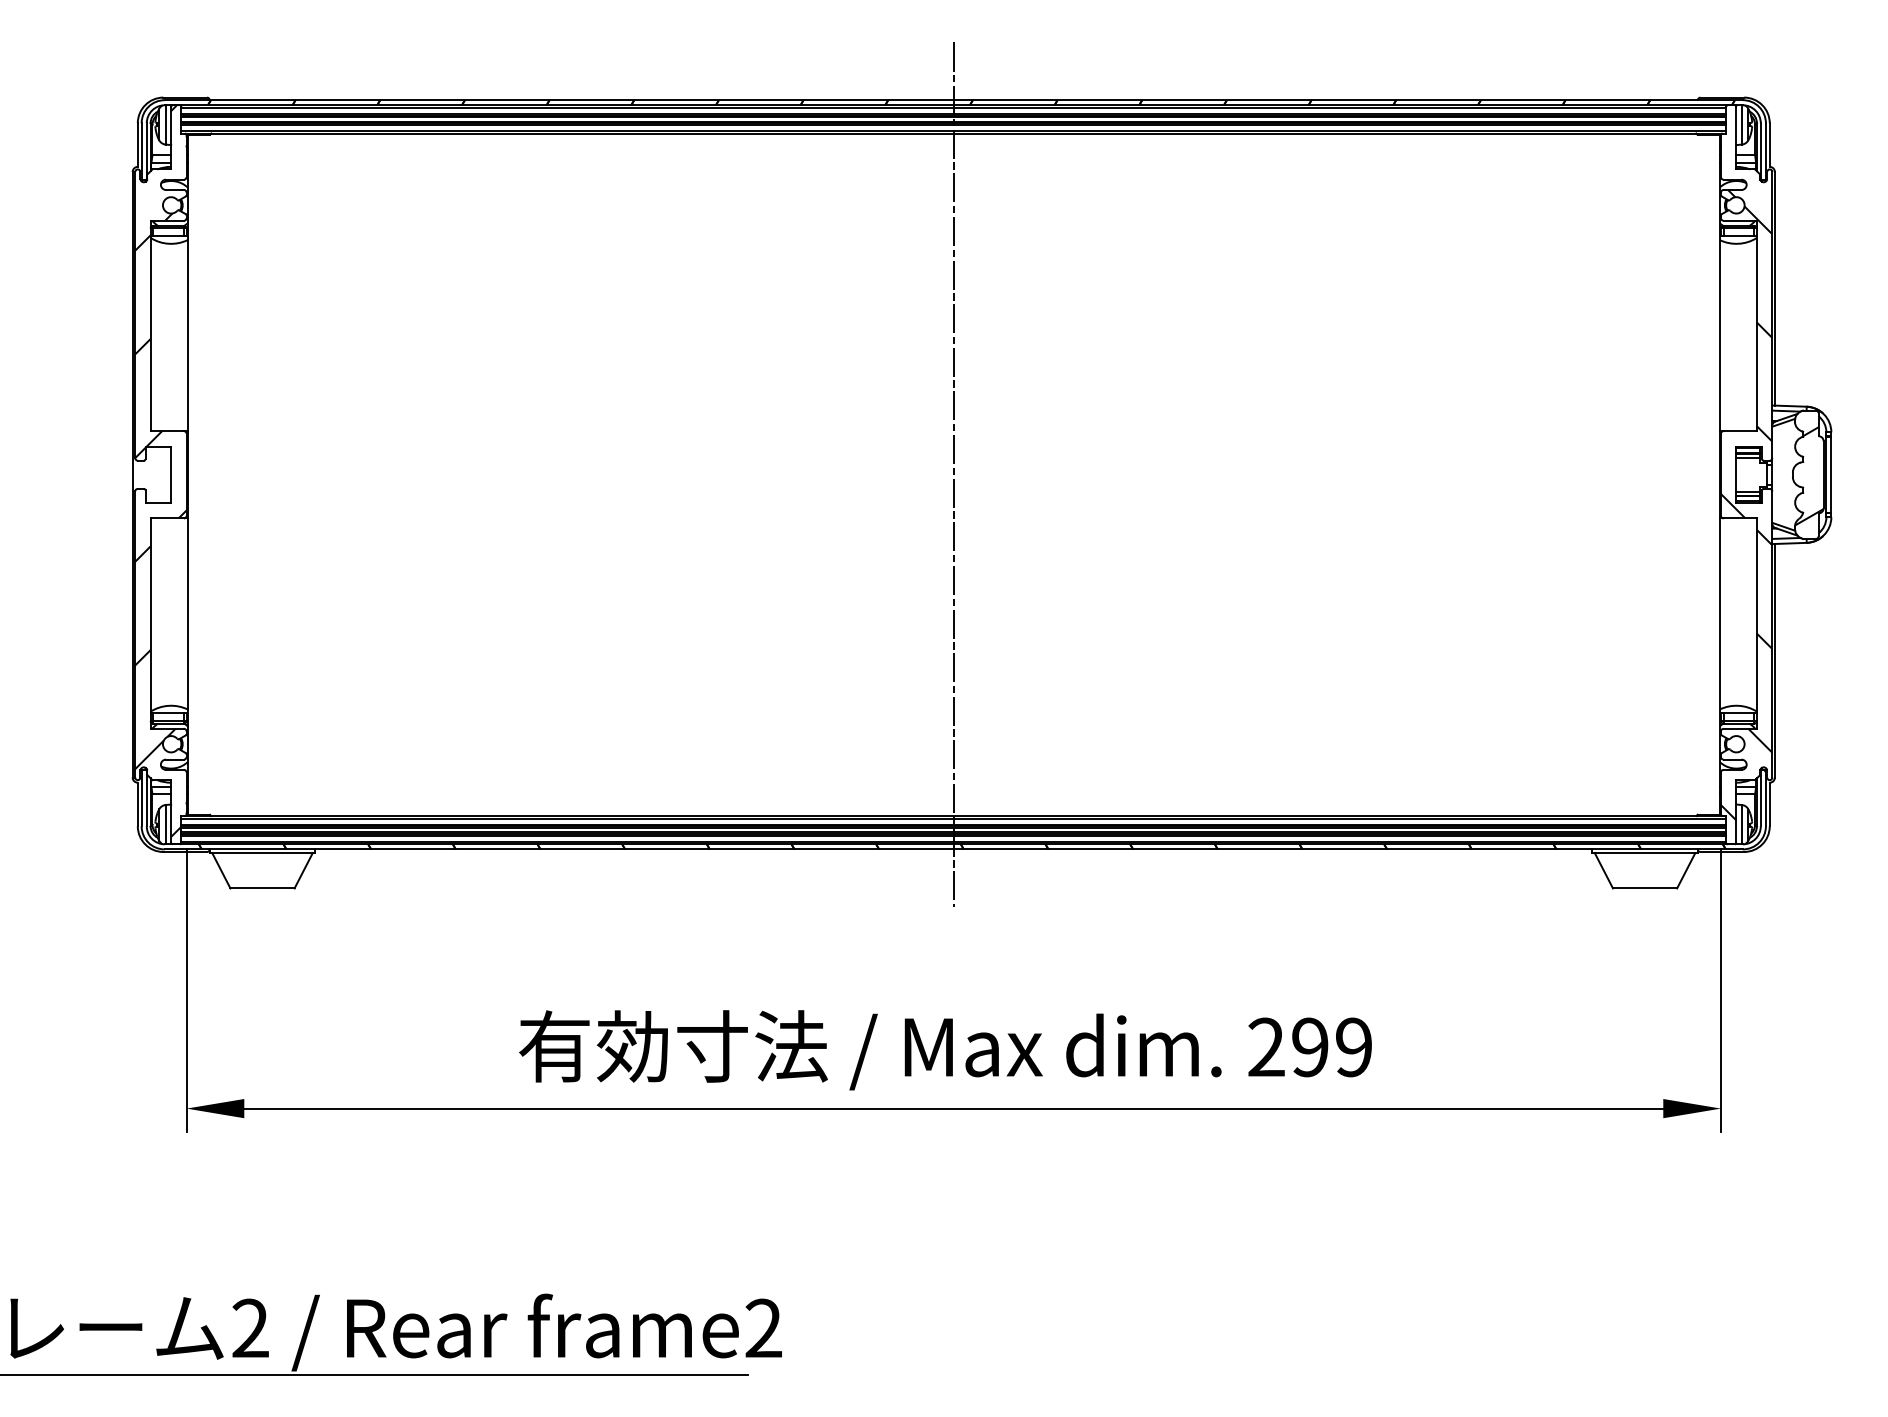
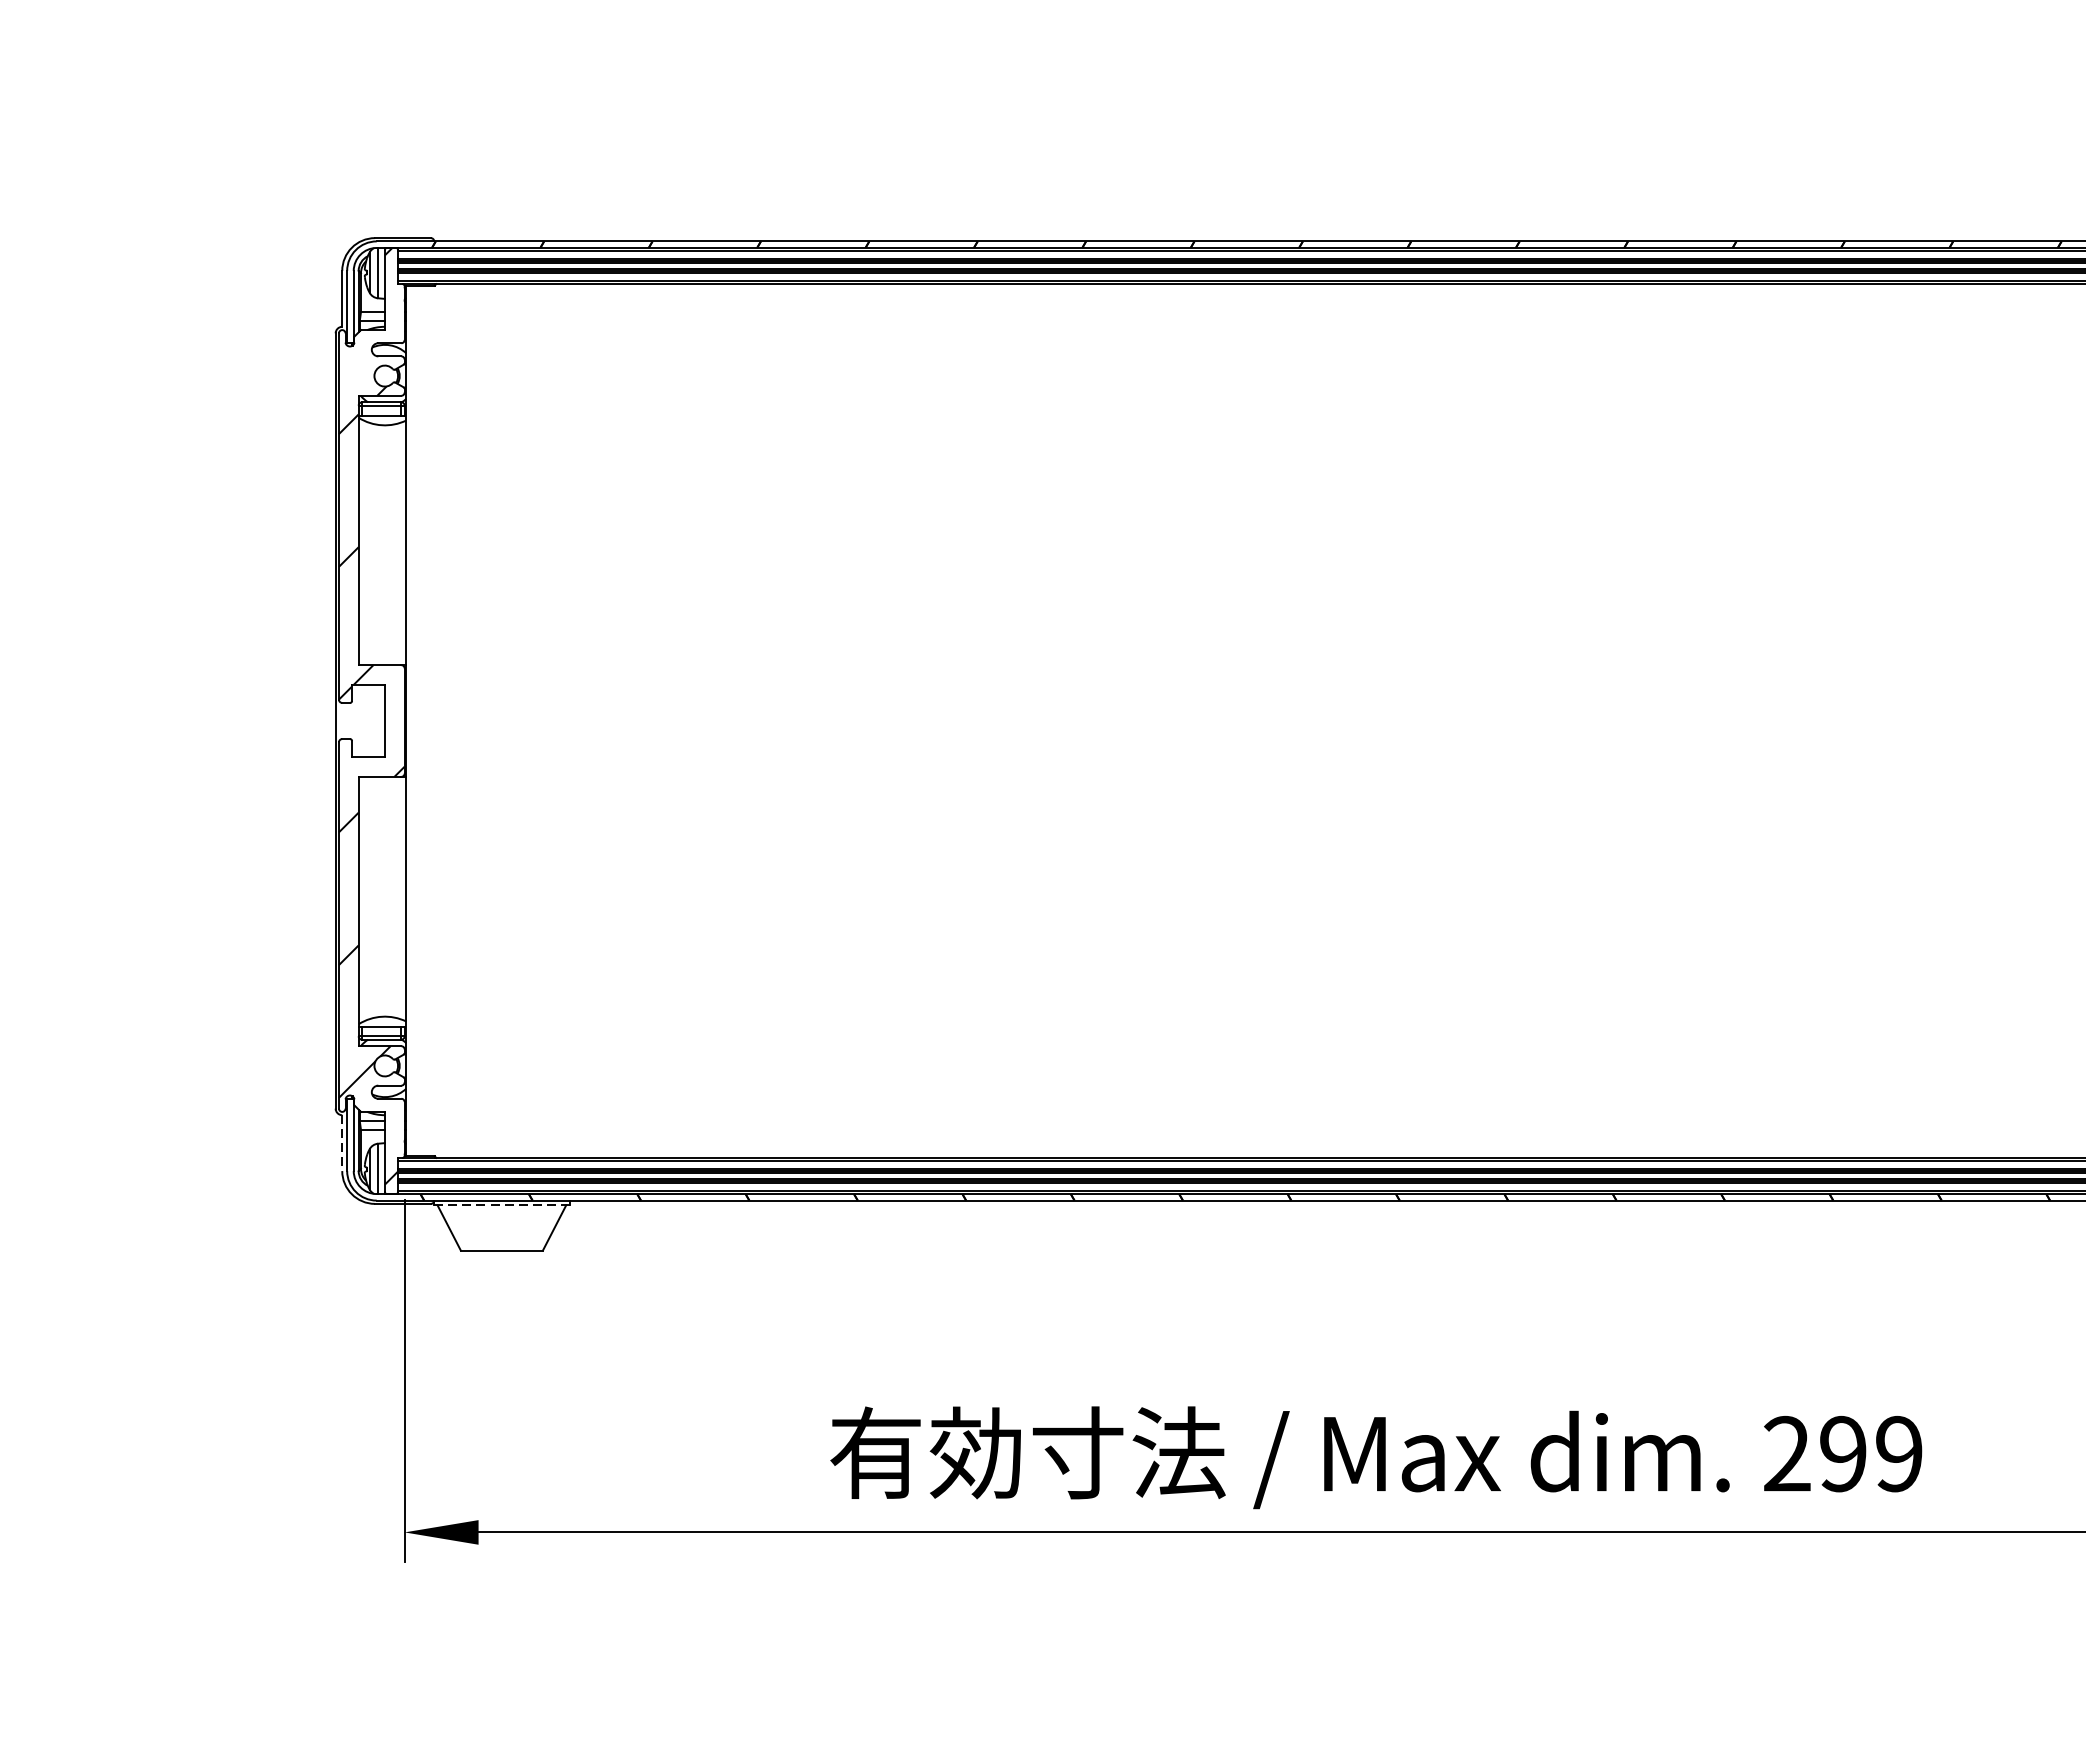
line: (953, 474) -> (1386, 720), removed
line: (137, 804) -> (341, 1143), solid -> dashed
line: (262, 853) -> (501, 1205), solid -> dashed

